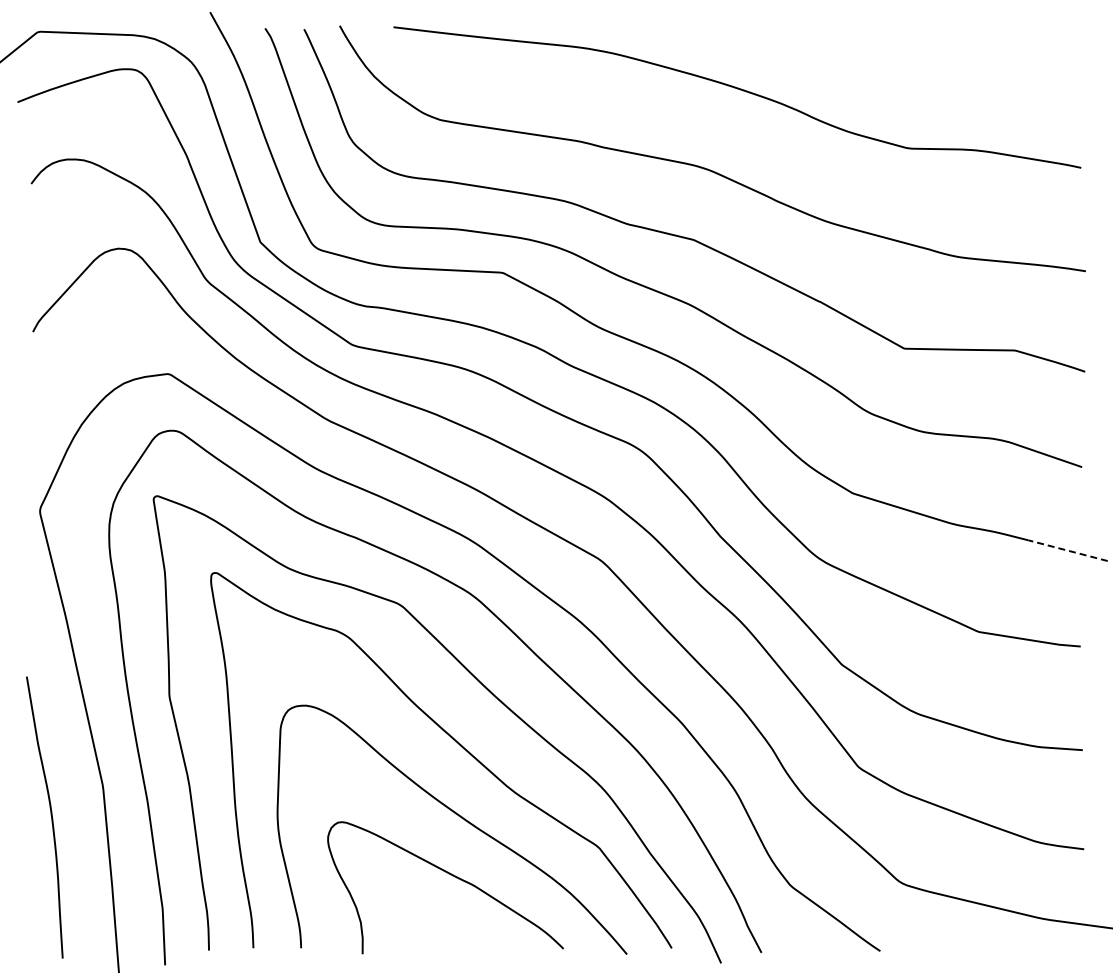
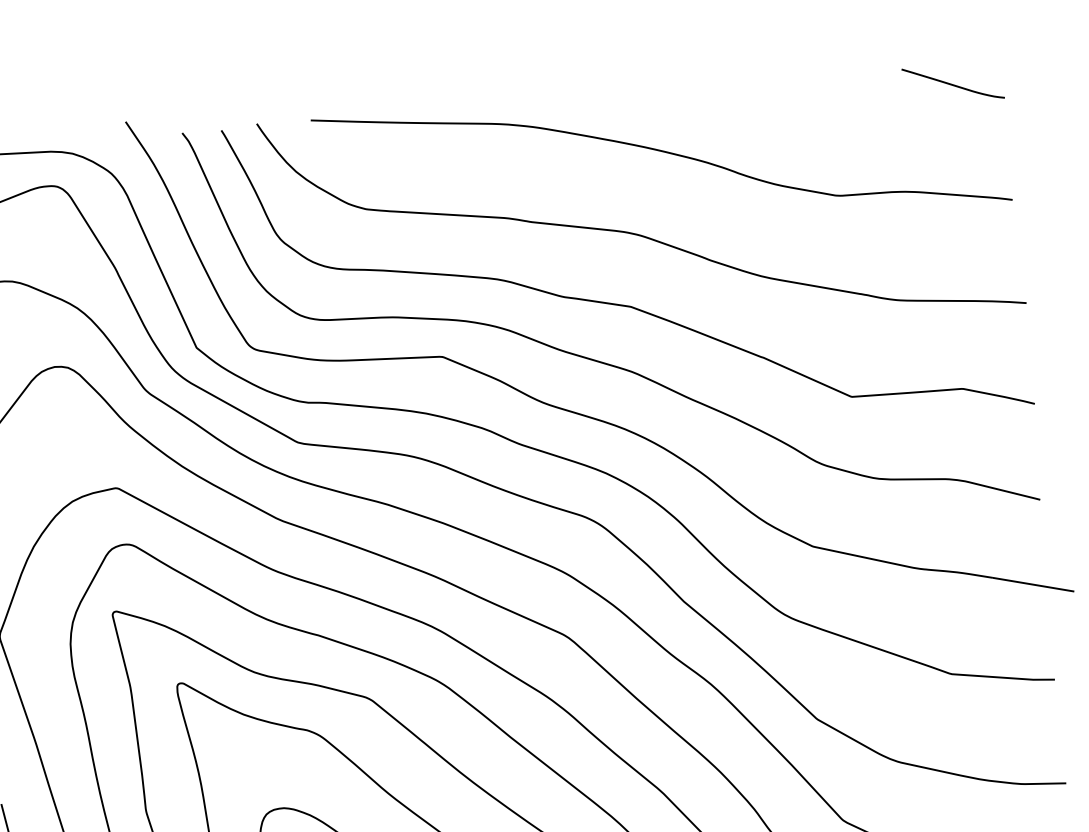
curve: (1031, 47) -> (952, 83), added
line: (1067, 550) -> (1033, 584), dashed -> solid

